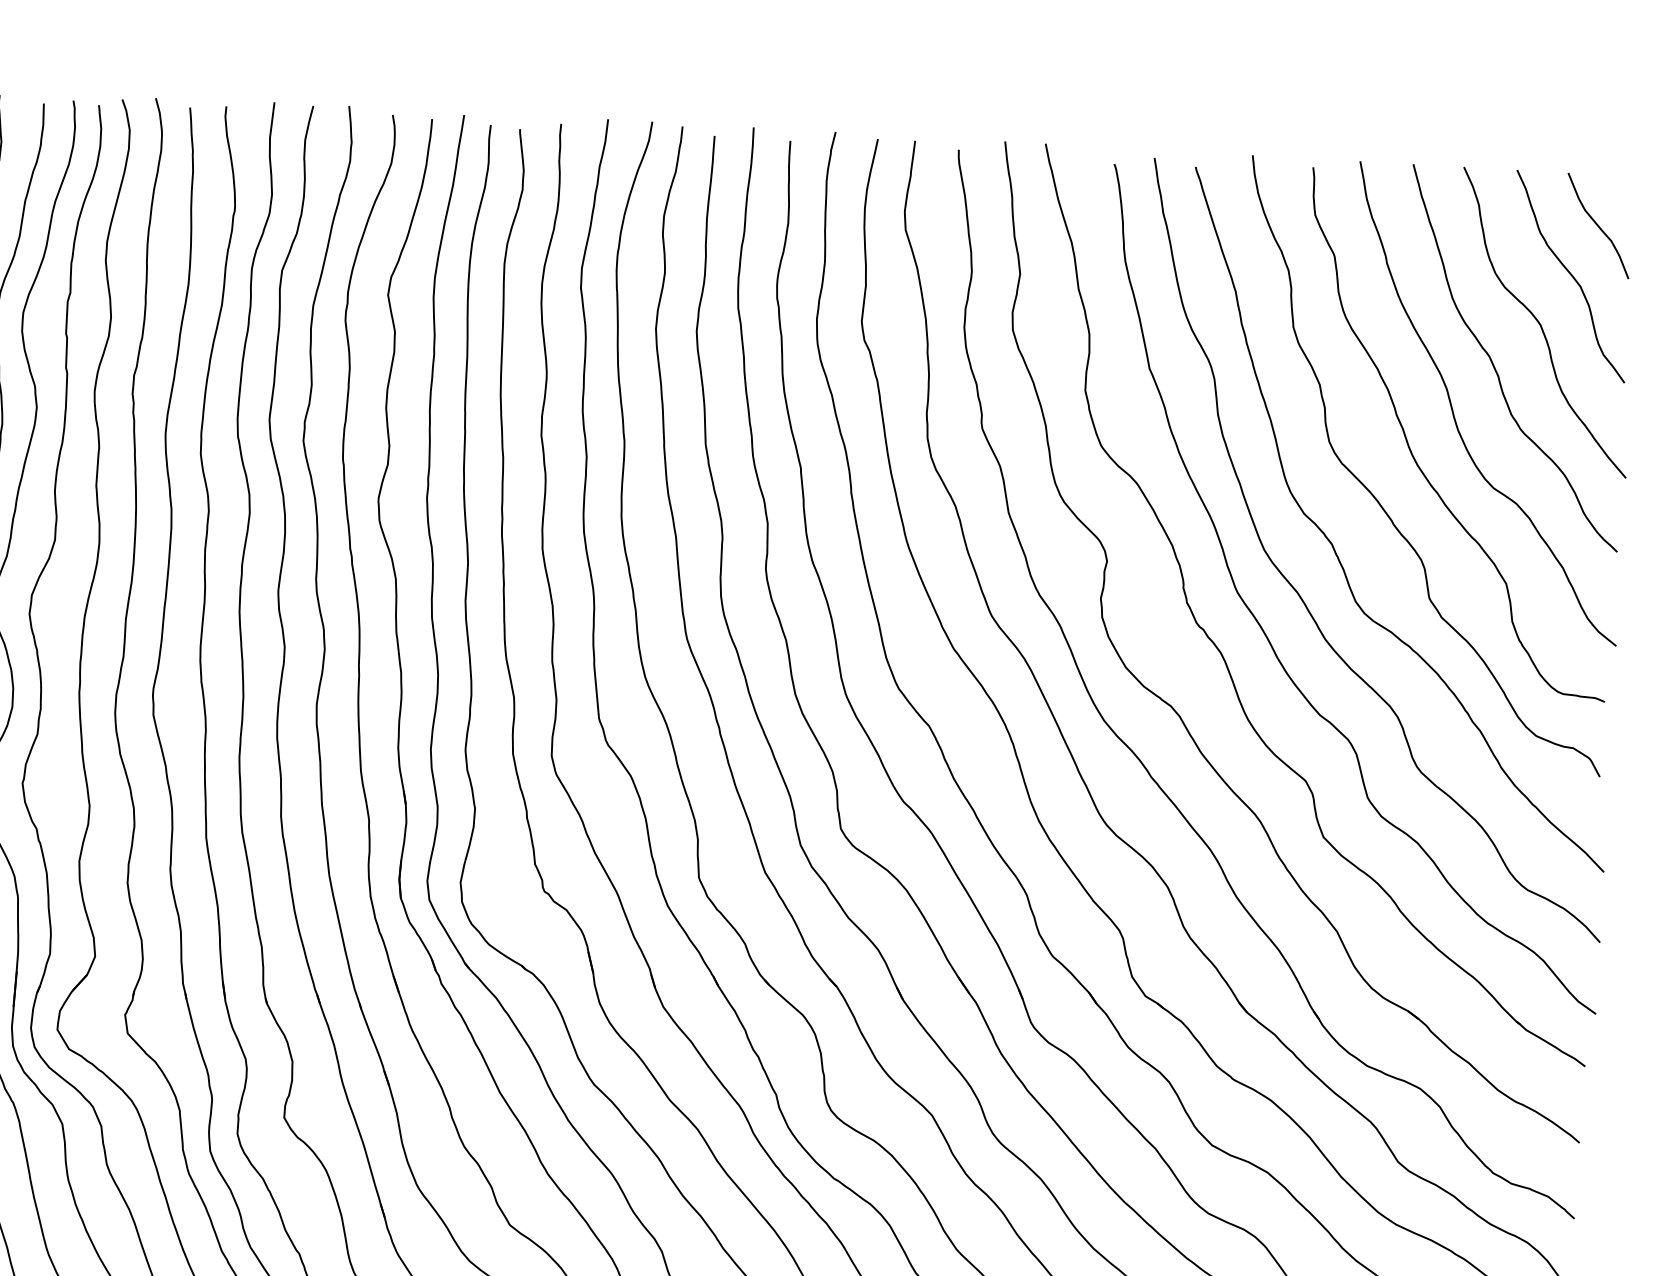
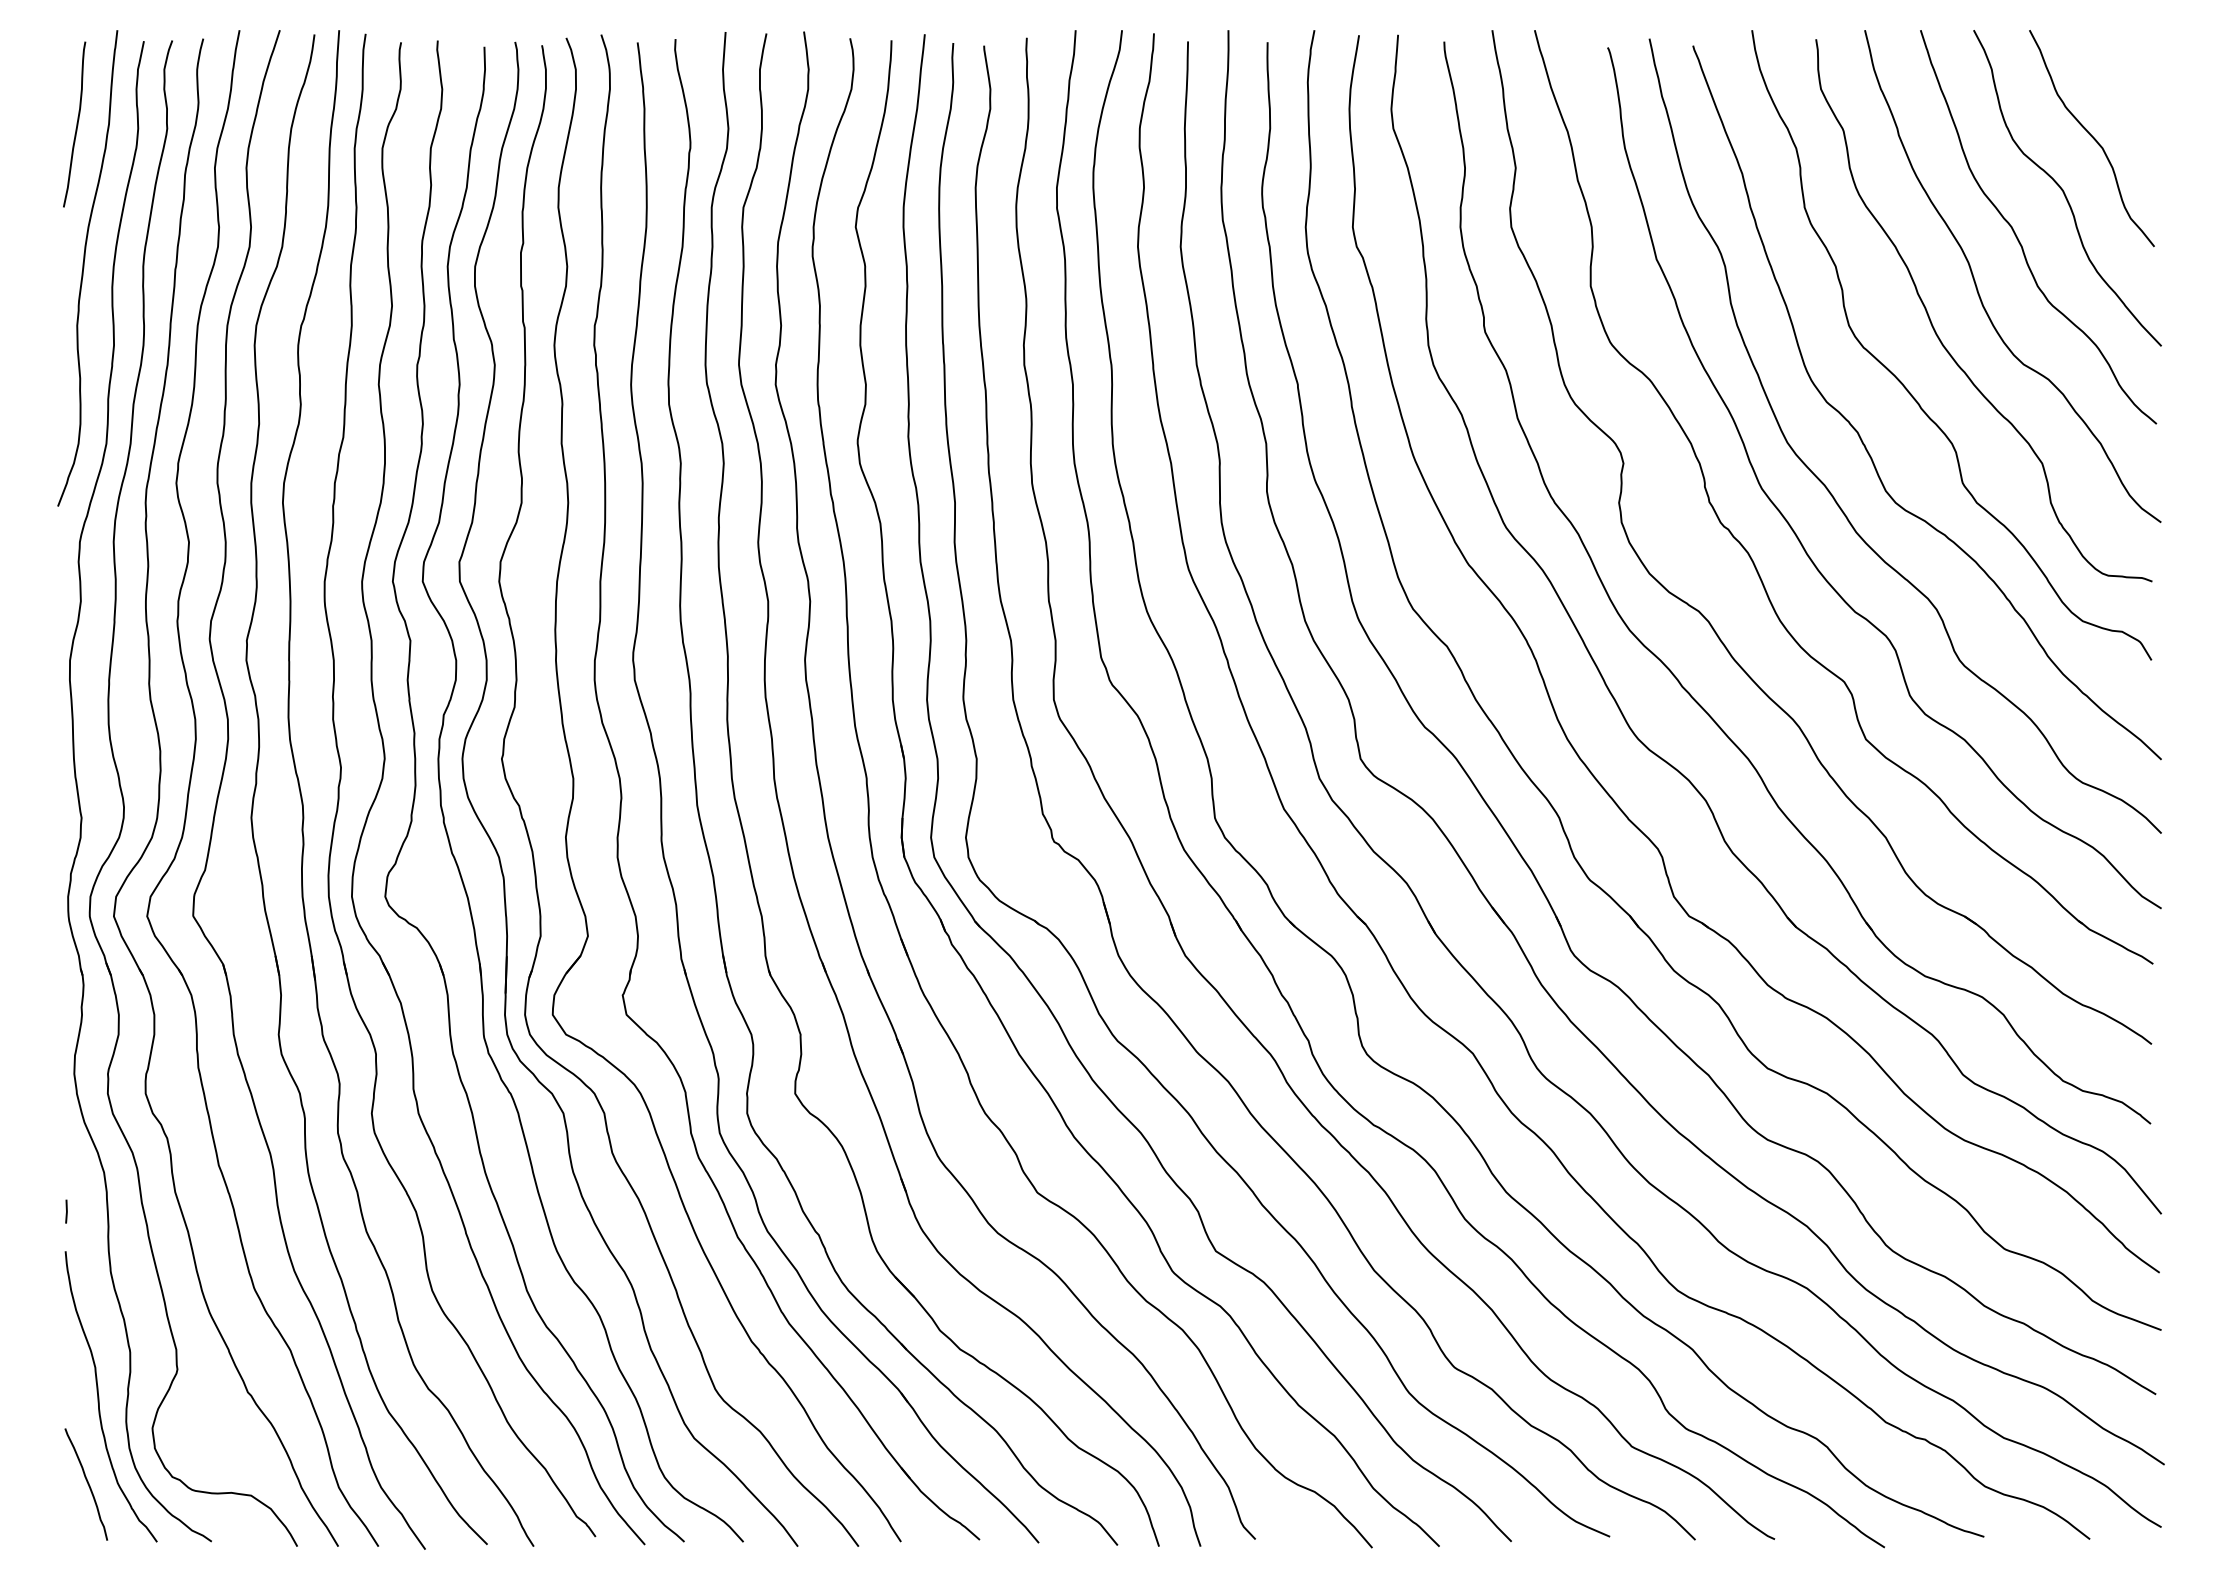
curve: (1598, 225) -> (2117, 83), removed

